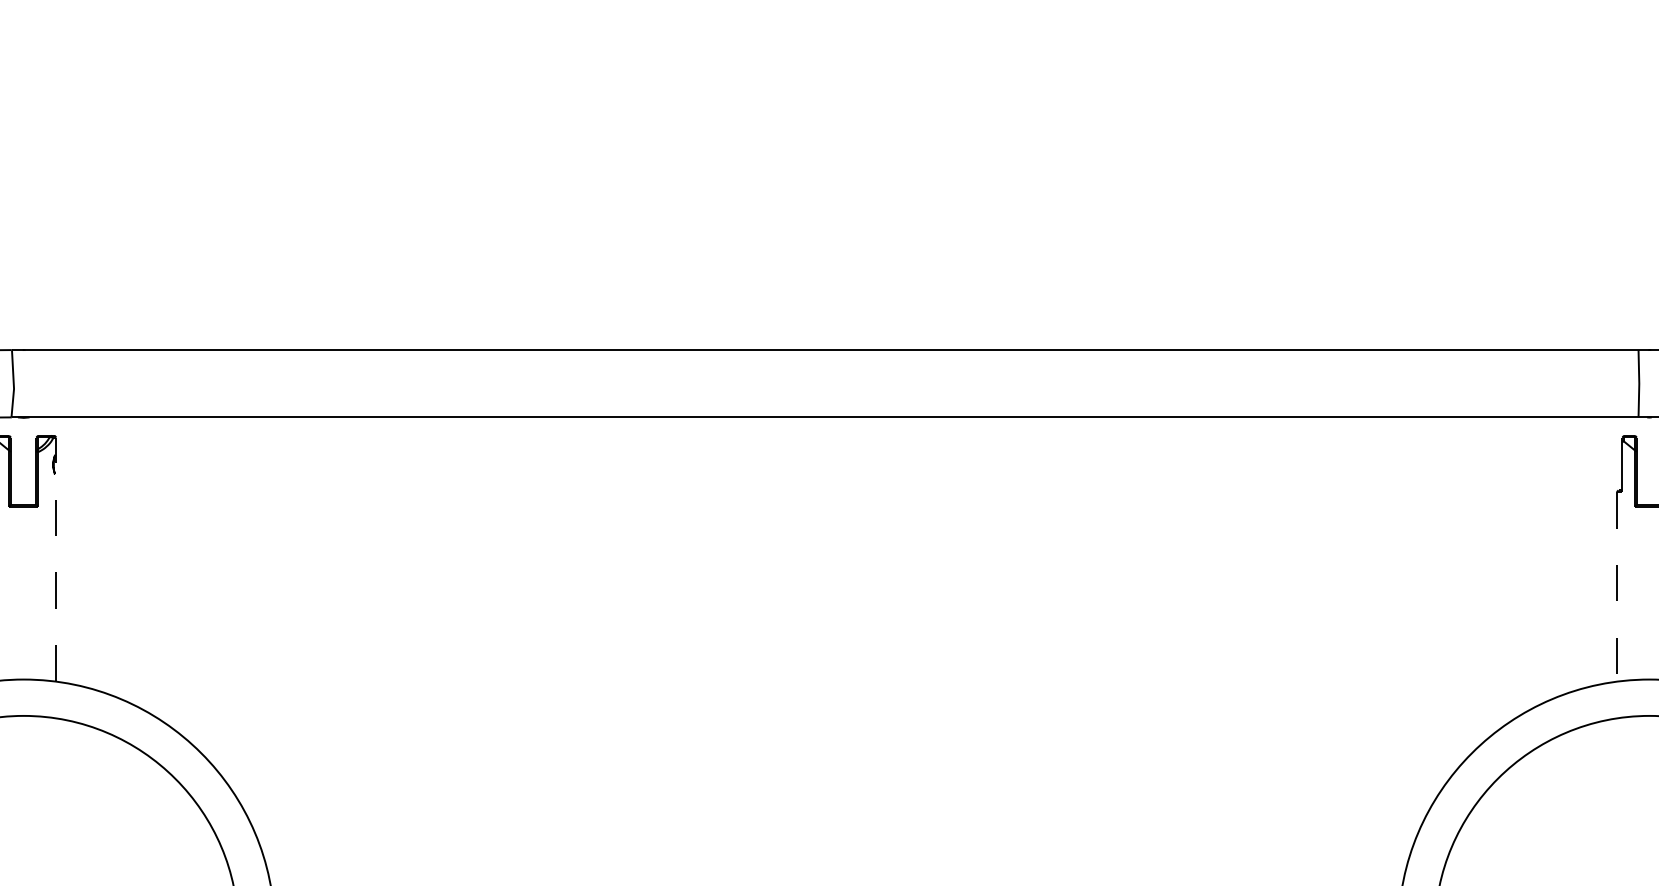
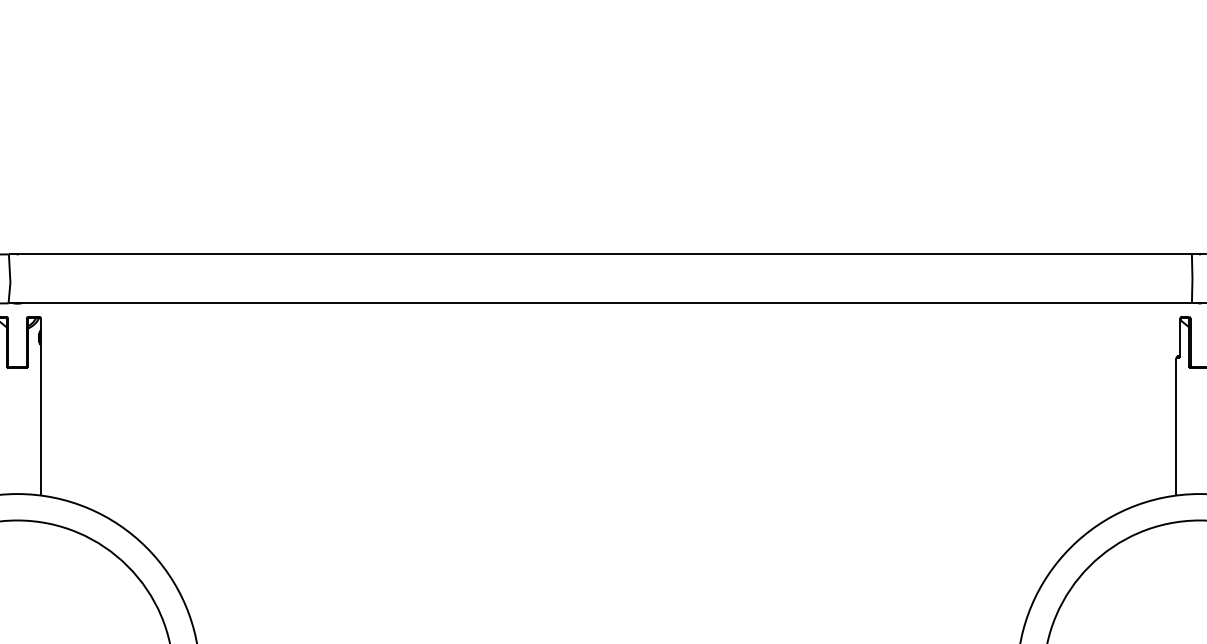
line: (56, 567) -> (41, 412), dashed -> solid
line: (1616, 586) -> (1175, 426), dashed -> solid

